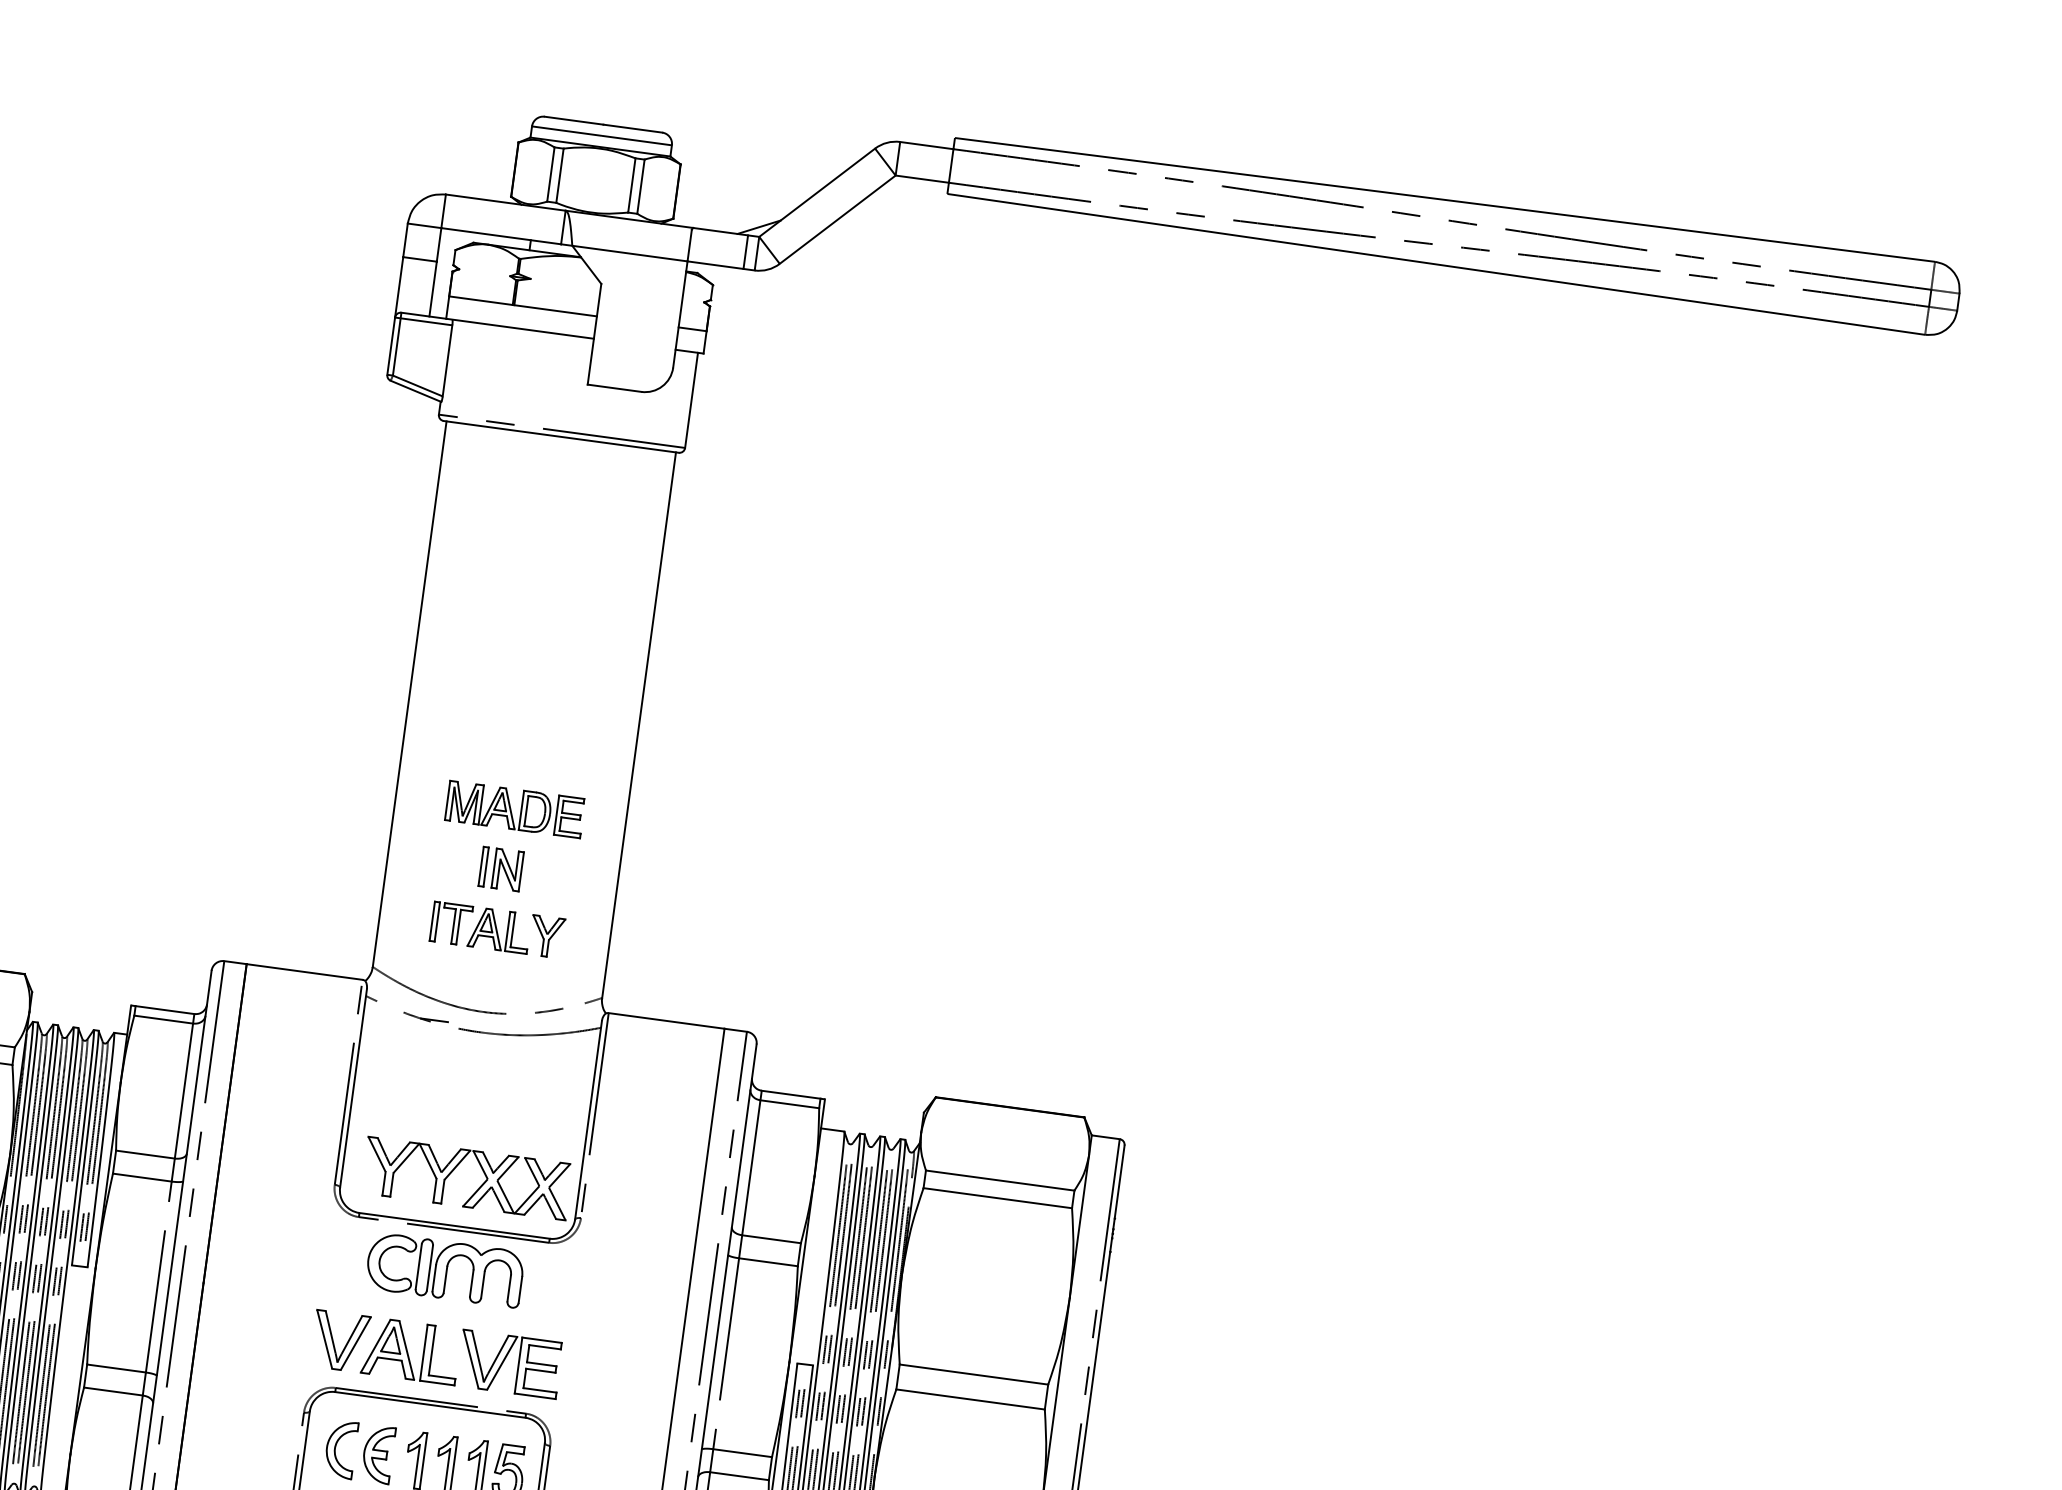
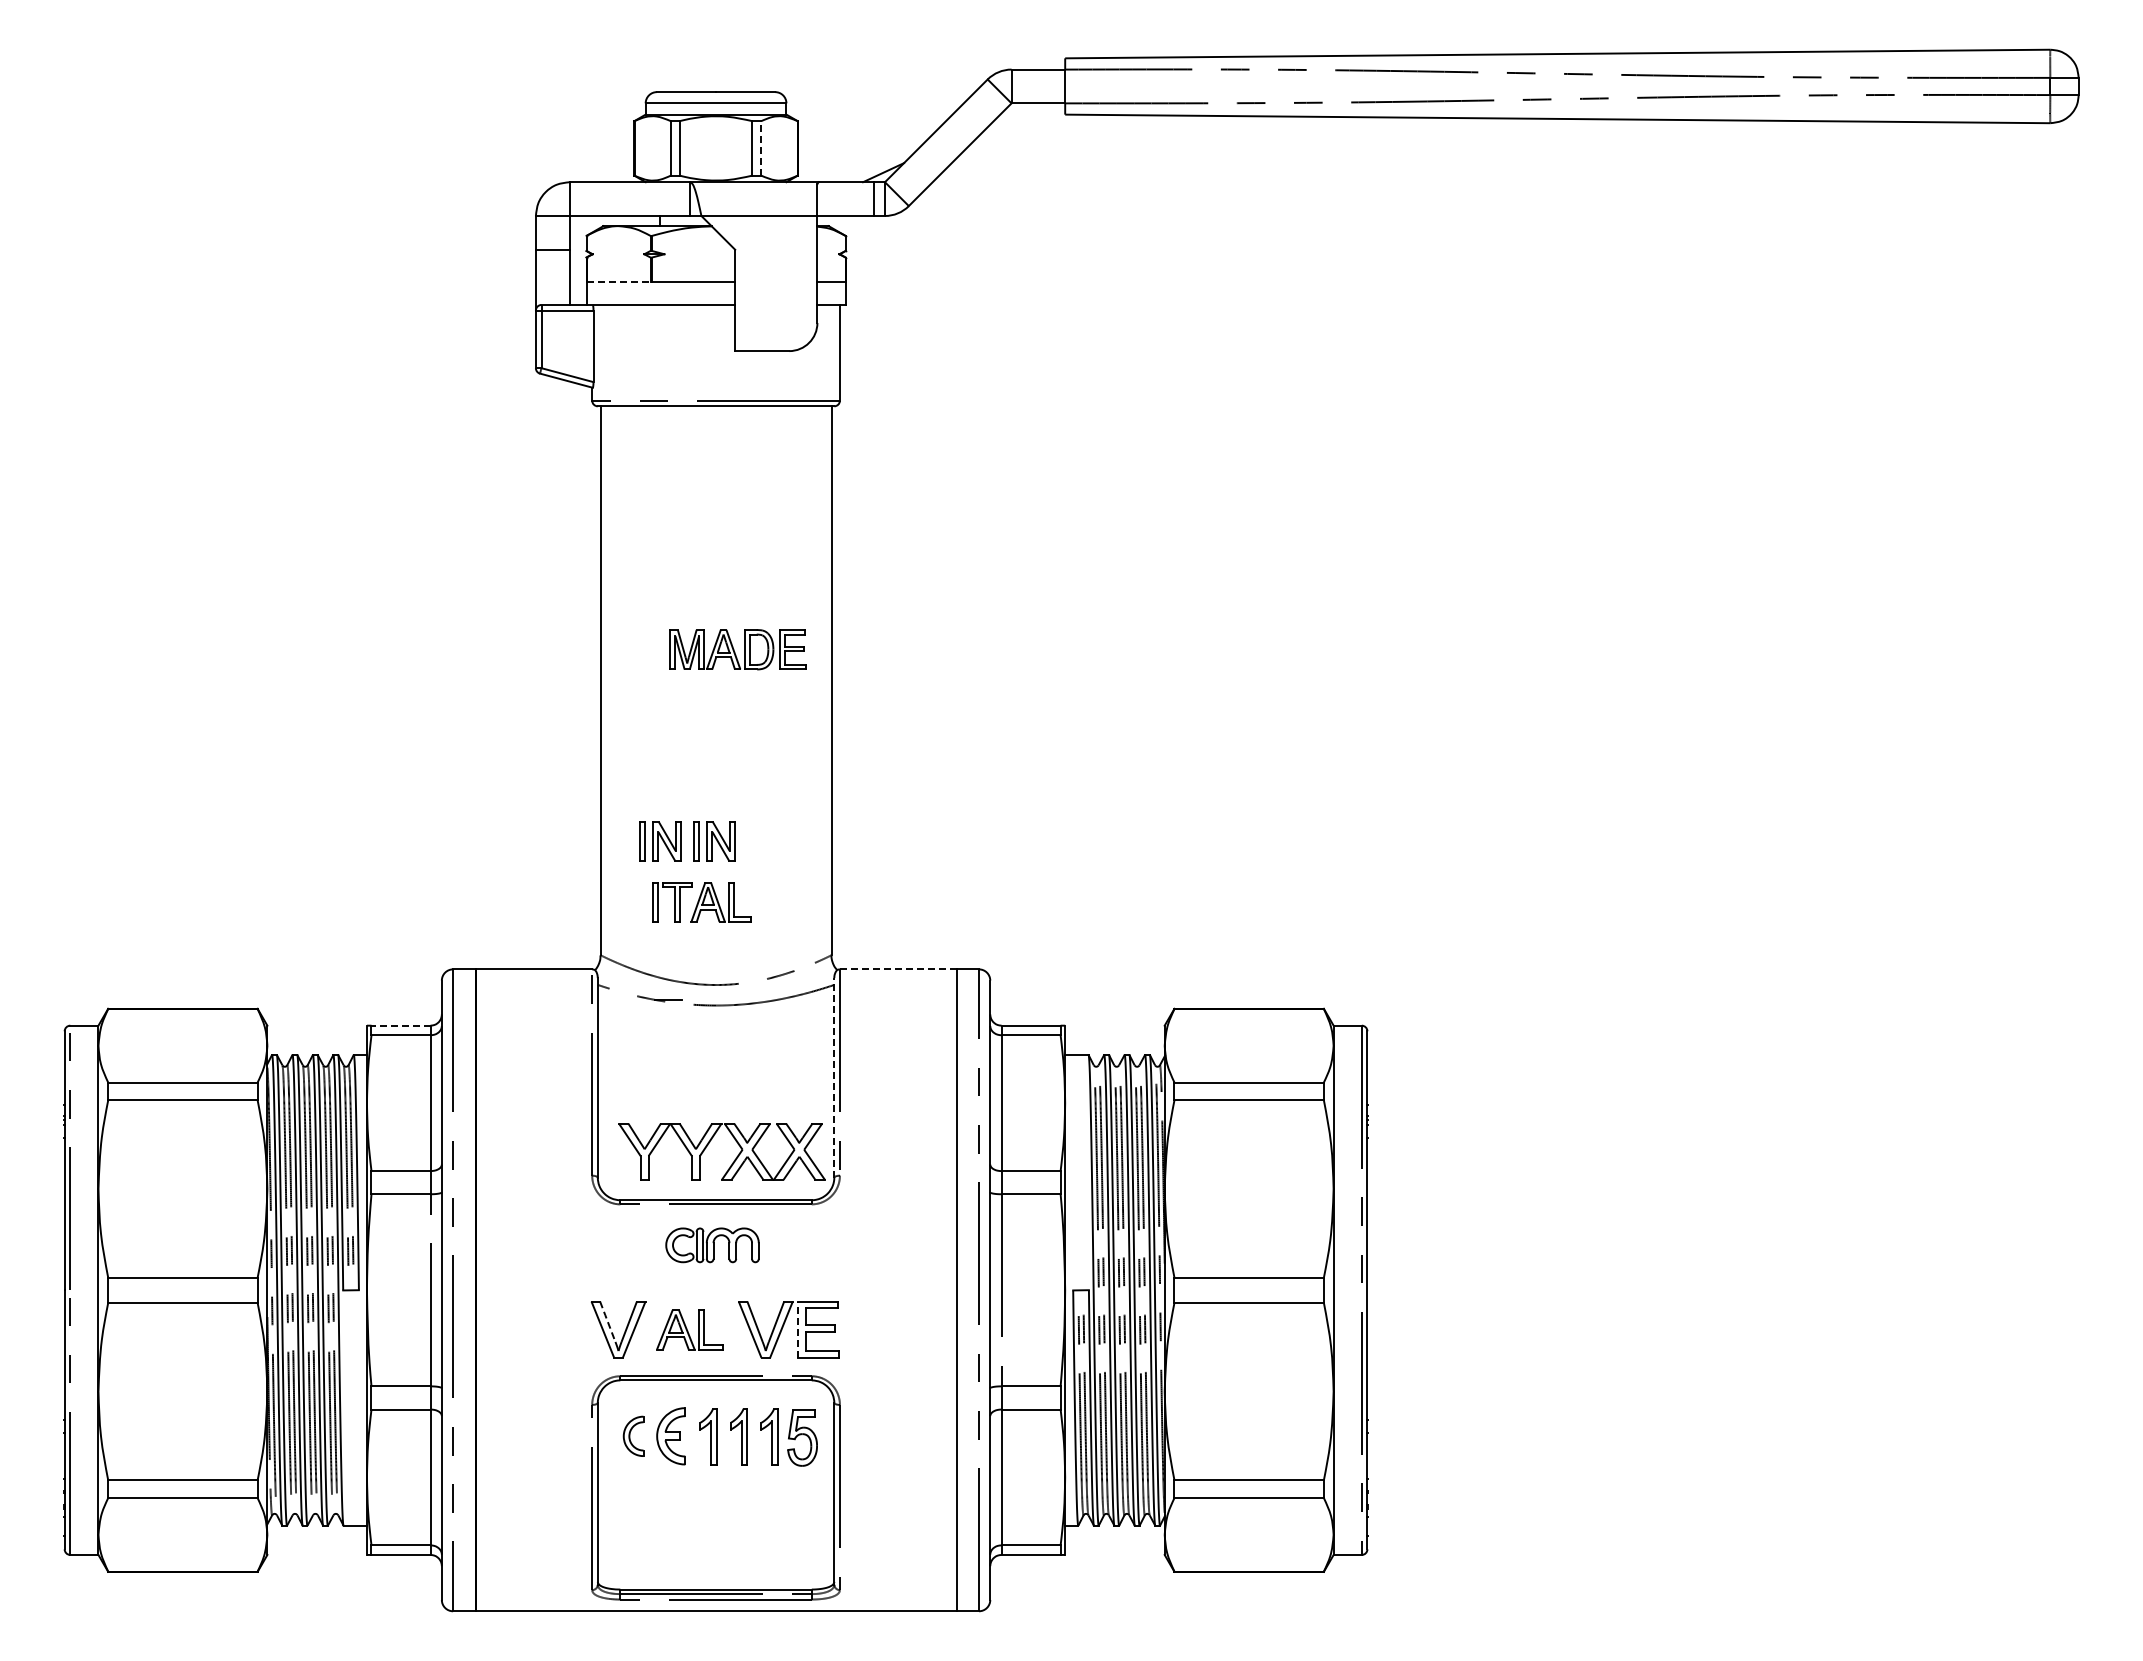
line: (641, 185) -> (761, 147), solid -> dashed
line: (480, 300) -> (618, 282), solid -> dashed
part: (514, 809) -> (737, 649), moved
part: (447, 861) -> (660, 841), added
part: (546, 937) -> (768, 902), removed
line: (165, 1009) -> (401, 1025), solid -> dashed
line: (665, 1020) -> (897, 969), solid -> dashed
line: (588, 1119) -> (834, 1077), solid -> dashed
part: (444, 1270) -> (712, 1245), size x0.6
line: (330, 1332) -> (607, 1322), solid -> dashed
part: (410, 1350) -> (689, 1329), size x0.7
line: (518, 1365) -> (797, 1329), solid -> dashed
part: (340, 1449) -> (633, 1436), size x0.7

